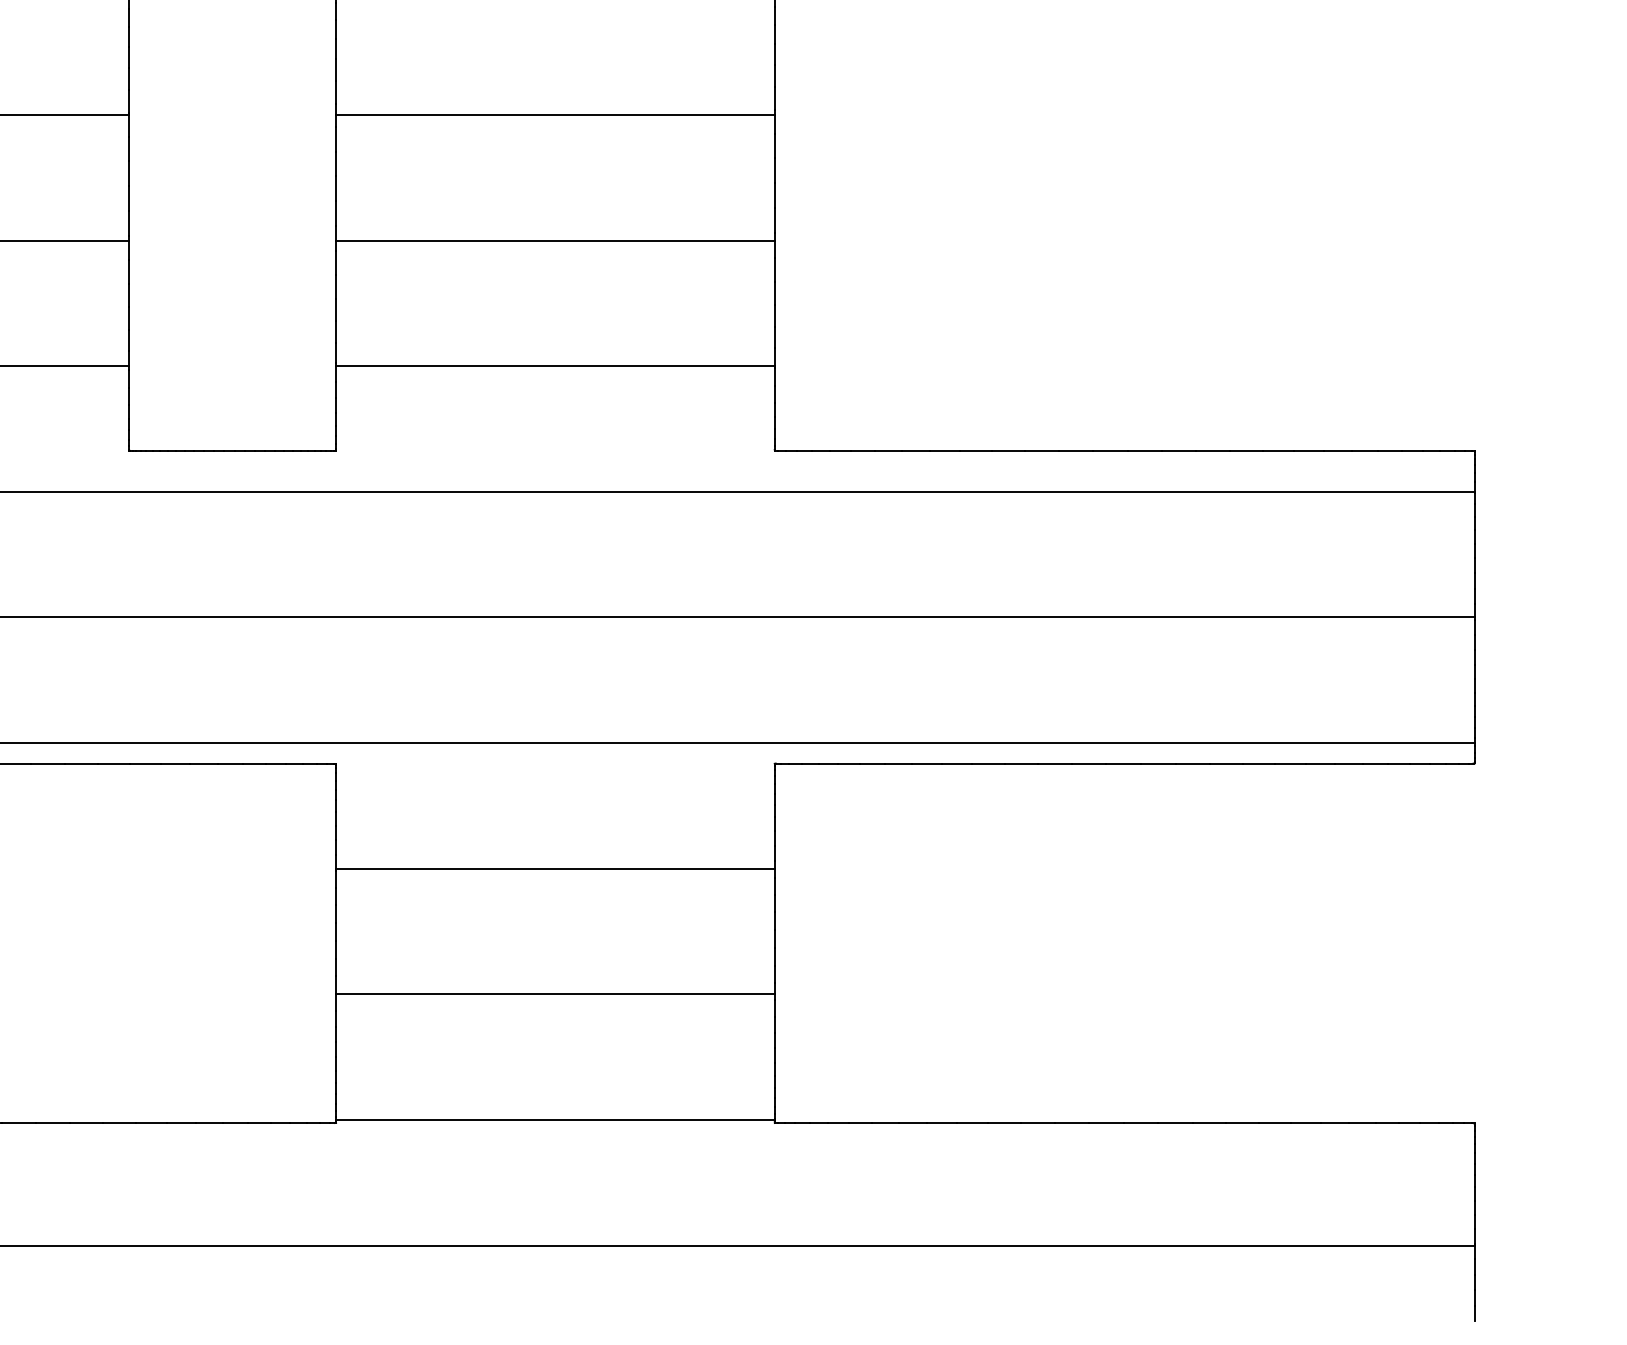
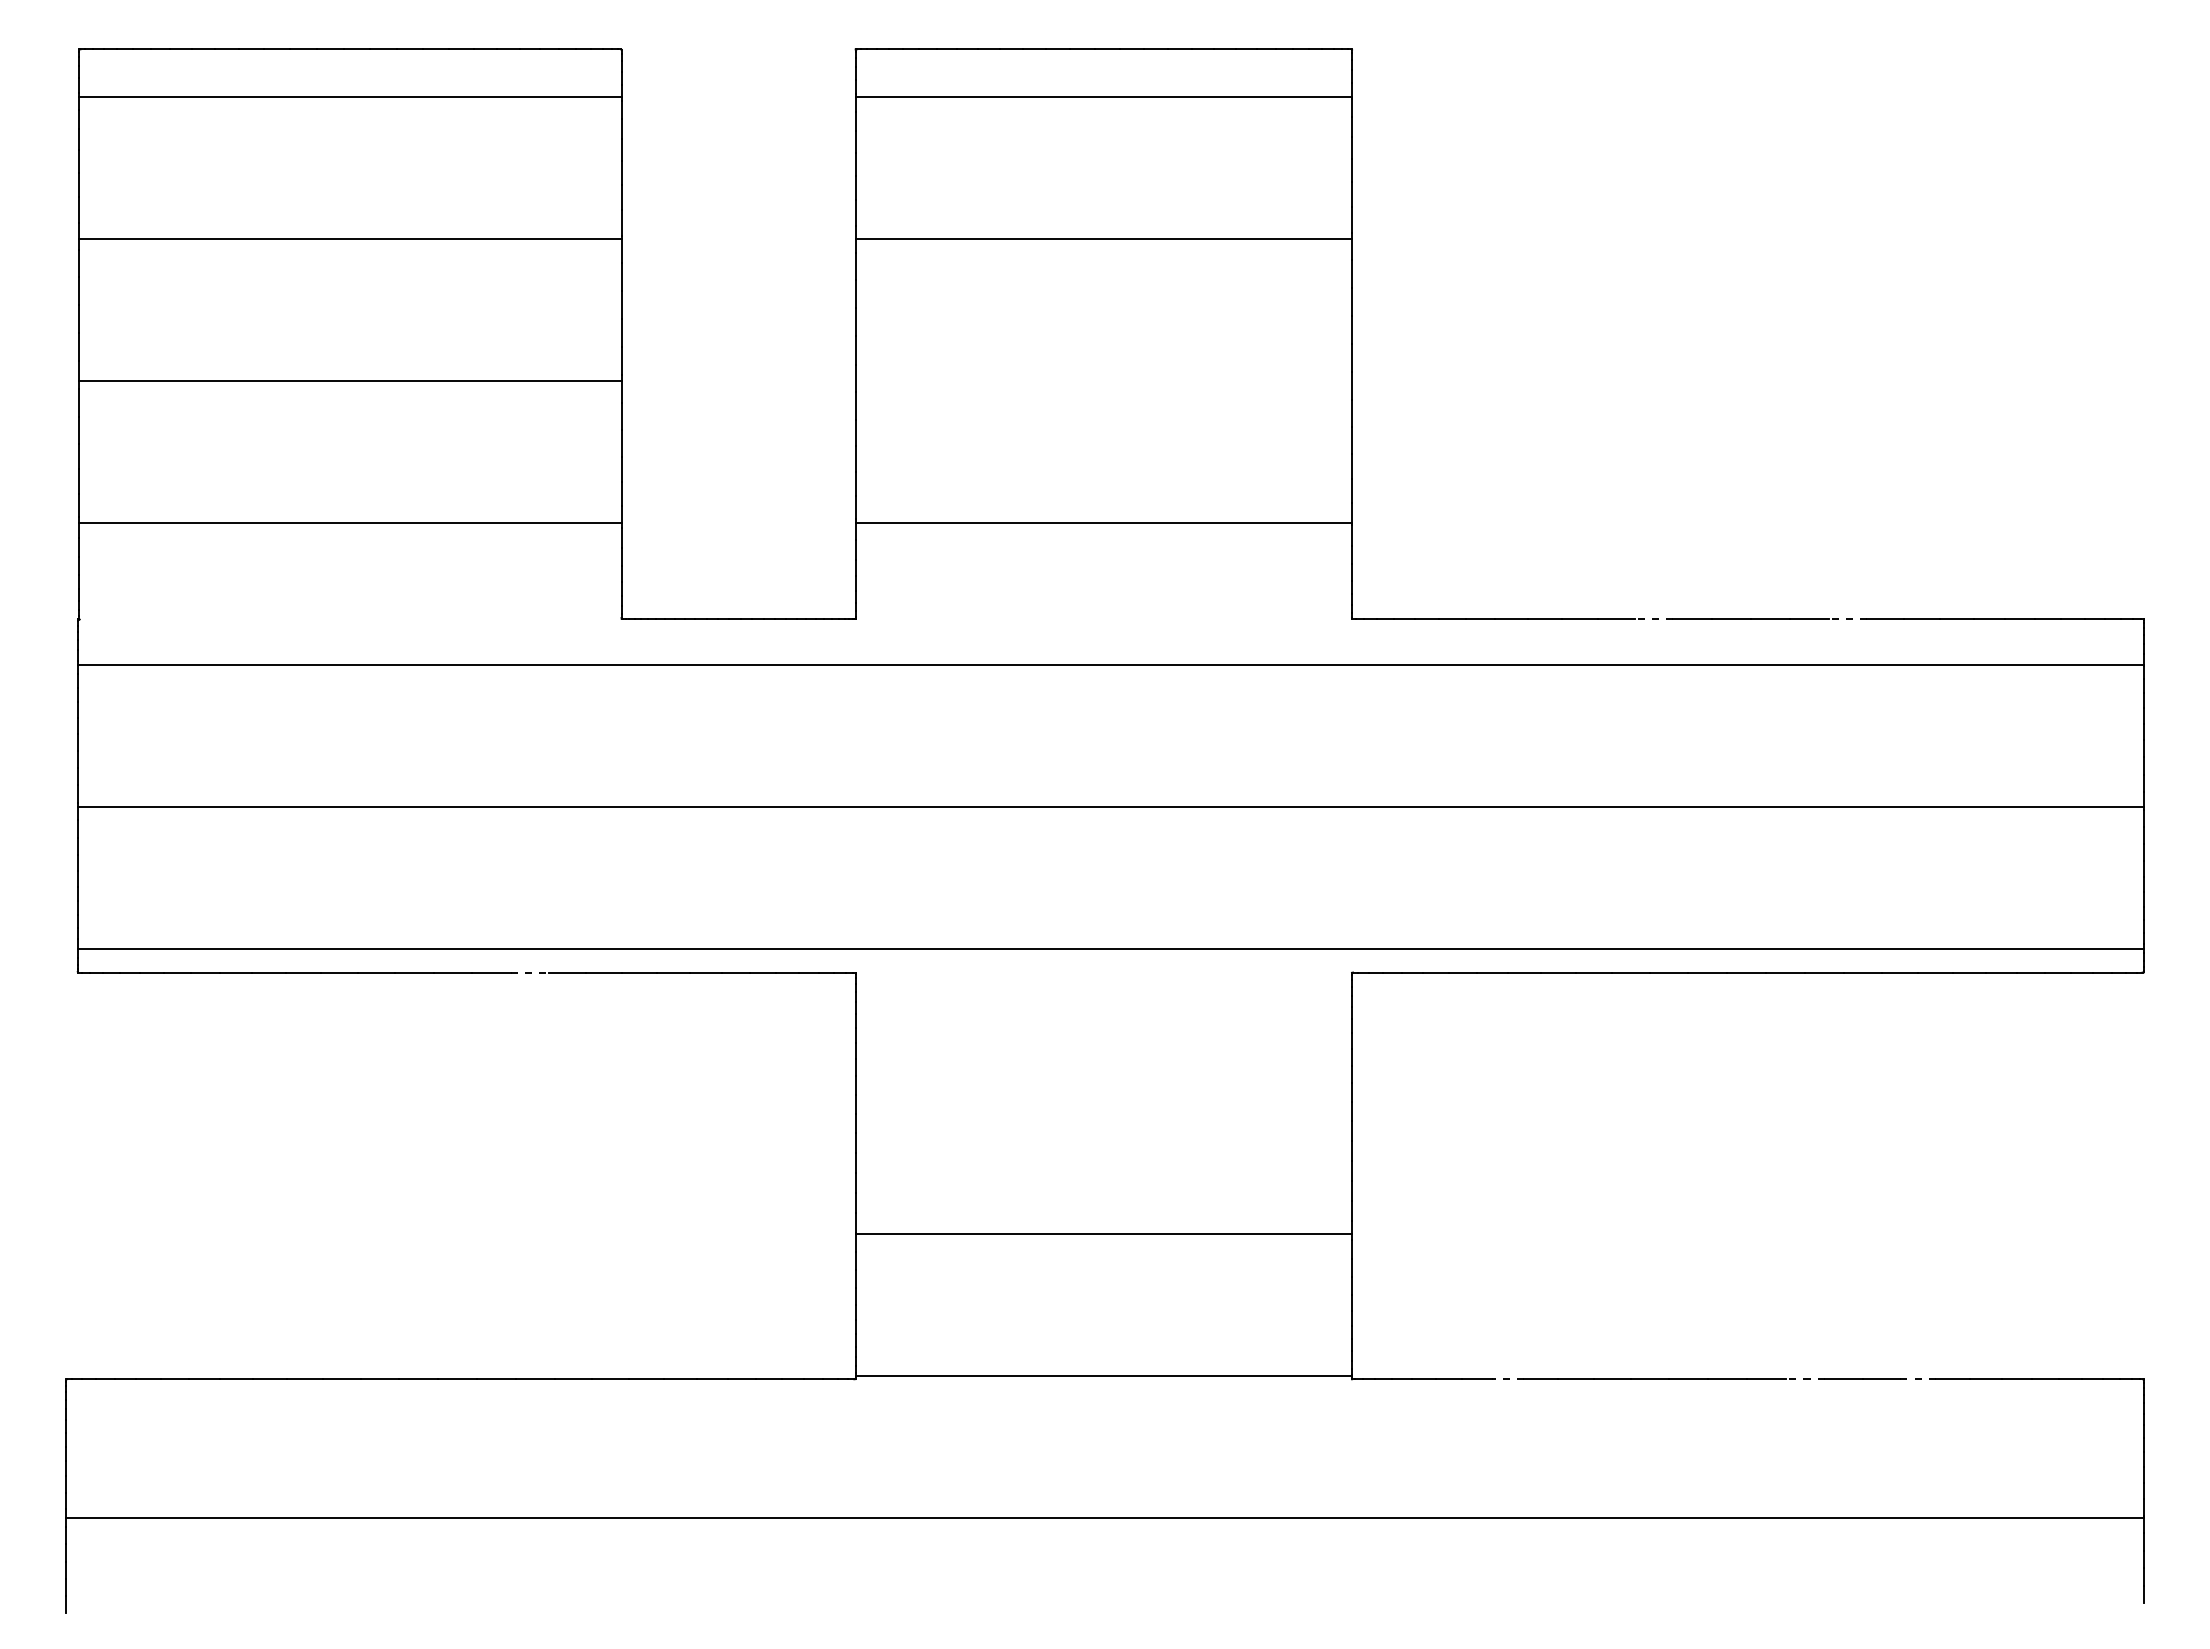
line: (555, 240) -> (1103, 380), removed
line: (1041, 450) -> (1653, 618), solid -> dashed
line: (1212, 450) -> (1847, 618), solid -> dashed
line: (48, 763) -> (530, 972), solid -> dashed
line: (555, 868) -> (1103, 1091), removed
line: (912, 1123) -> (1507, 1379), solid -> dashed
line: (1174, 1123) -> (1804, 1379), solid -> dashed
line: (1275, 1123) -> (1918, 1379), solid -> dashed

